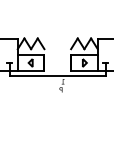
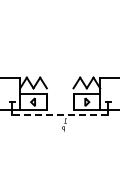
line: (58, 76) -> (60, 115), solid -> dashed

